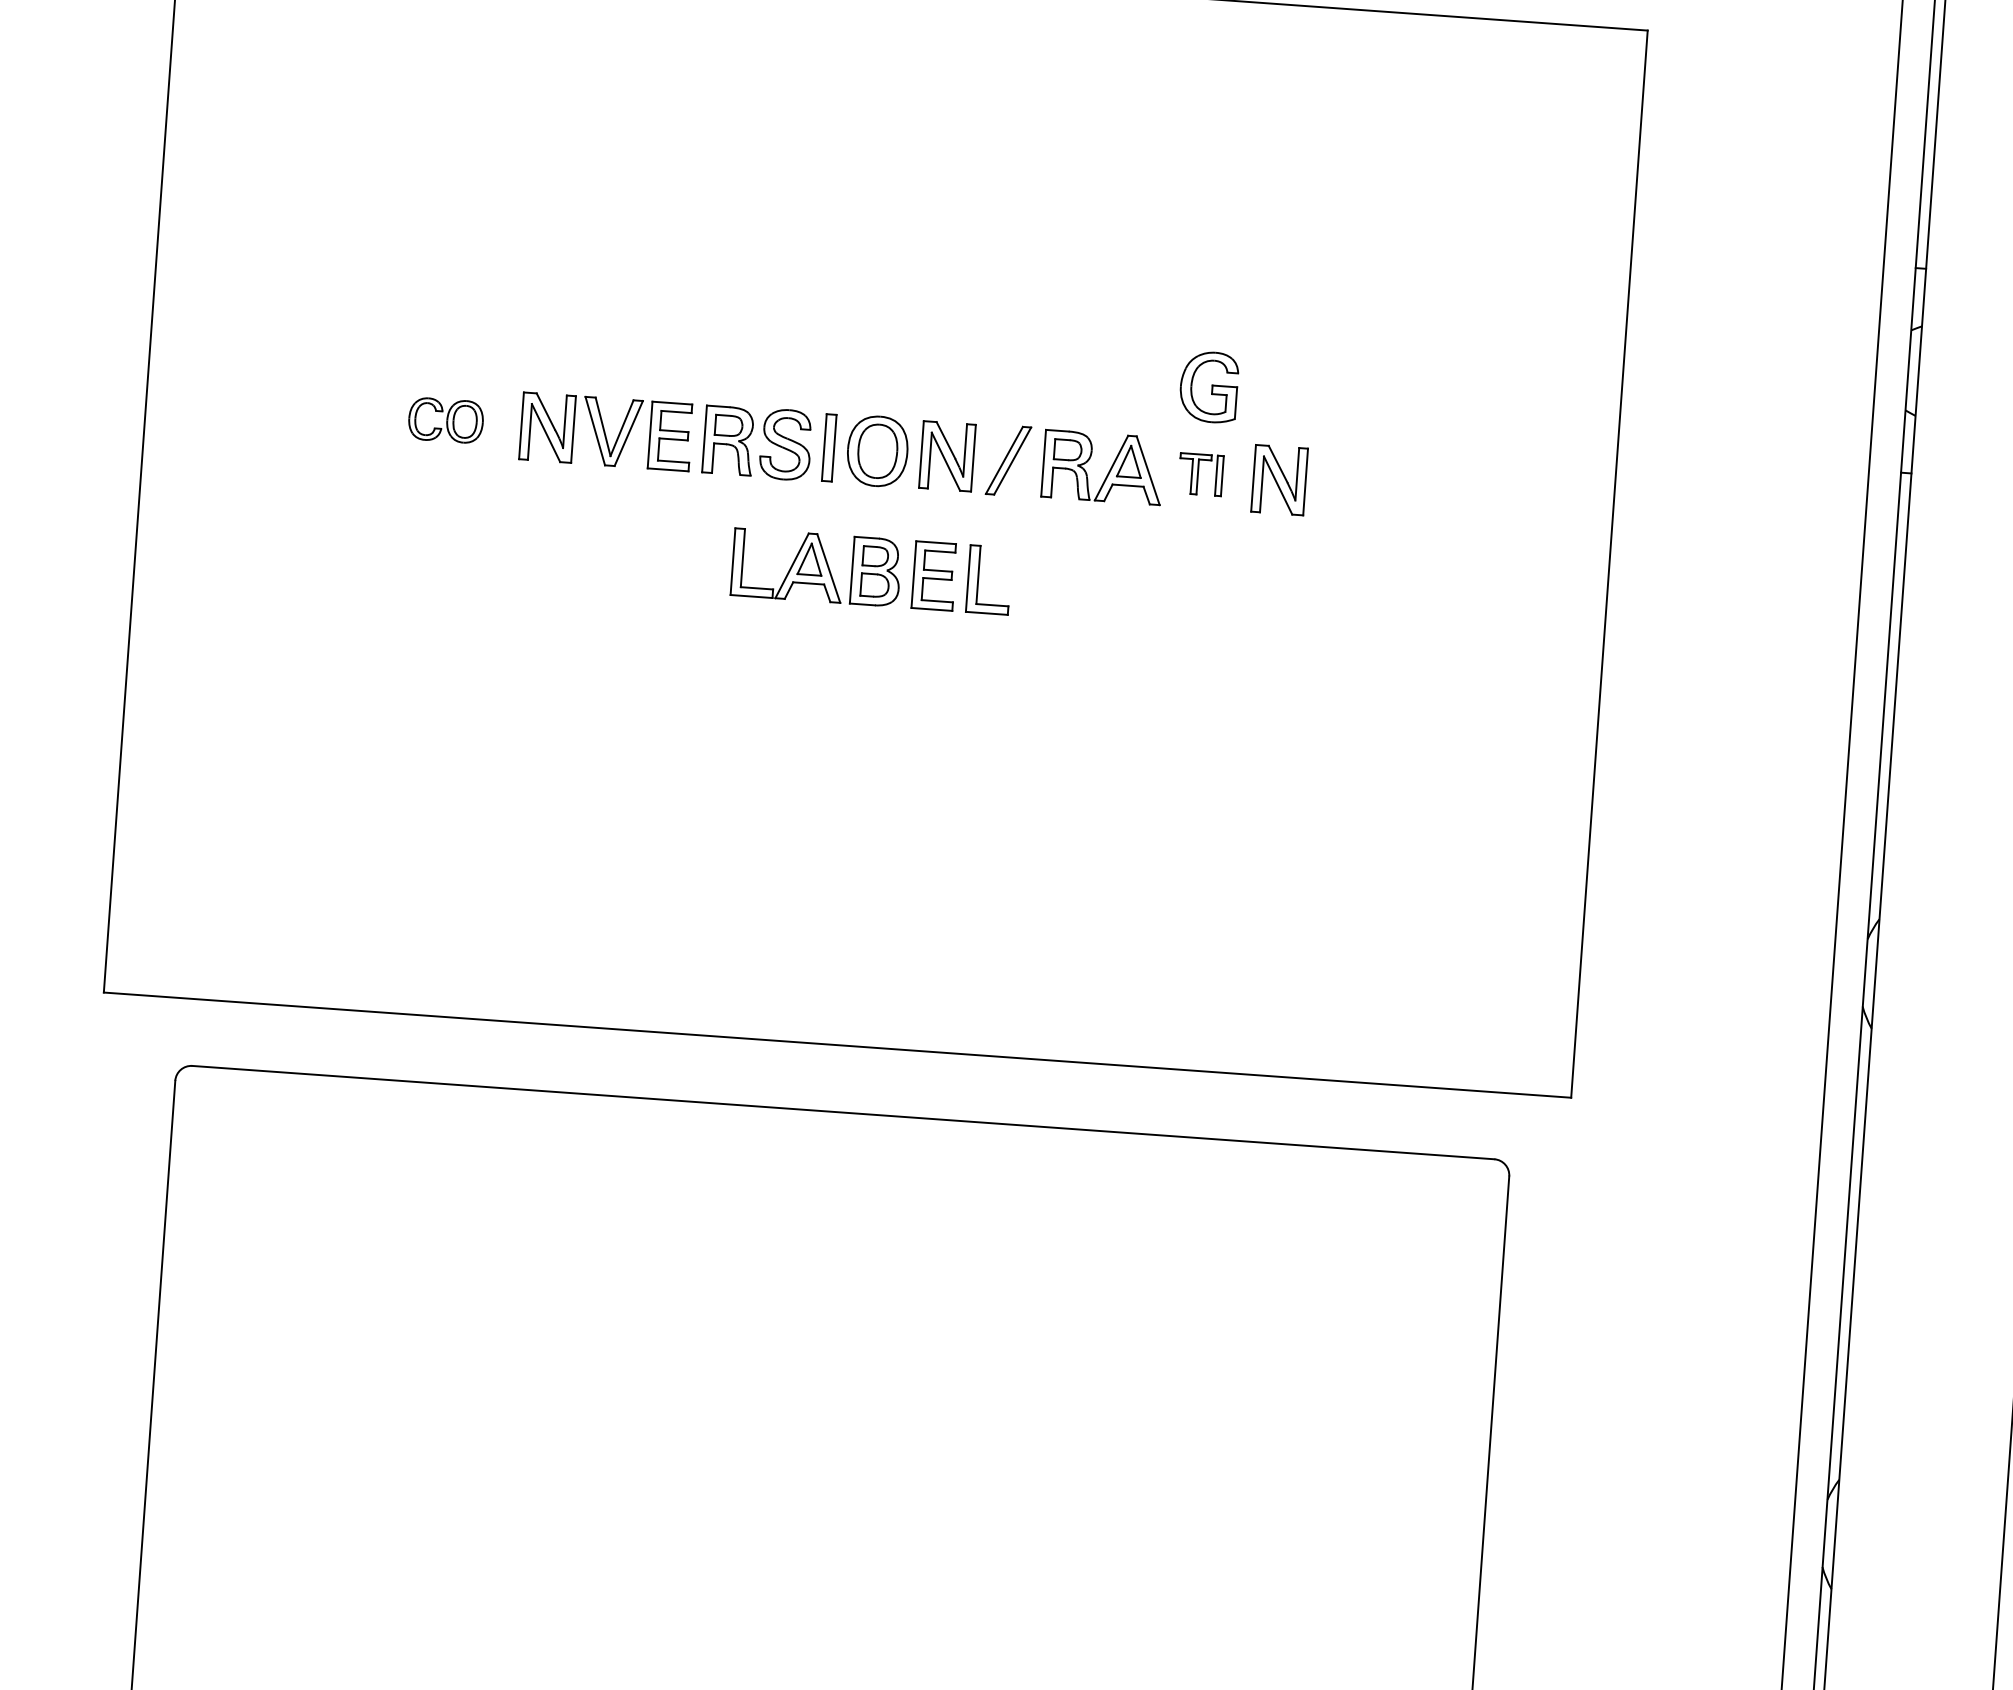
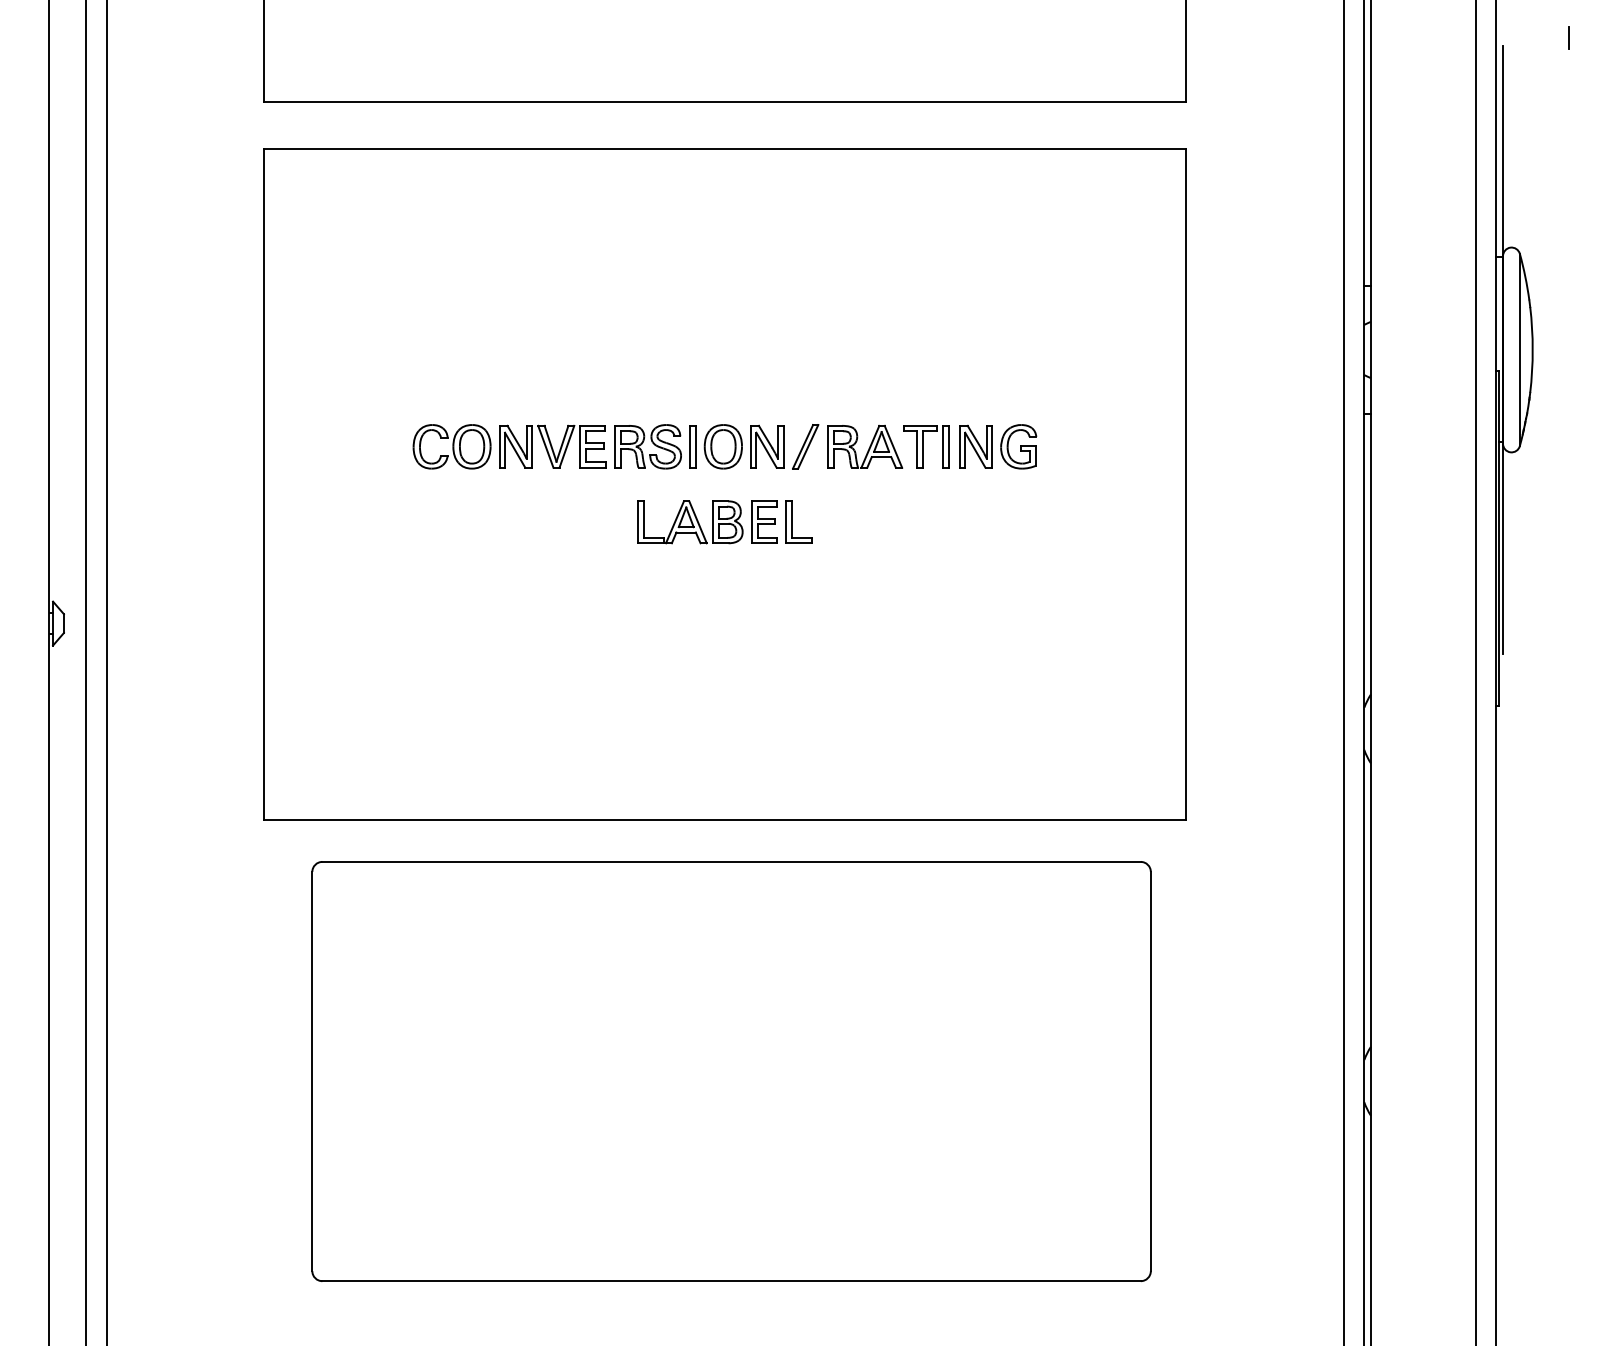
part: (1208, 386) -> (1018, 446), moved
part: (445, 419) -> (451, 446), size x1.67
part: (1200, 473) -> (926, 446), size x1.67

